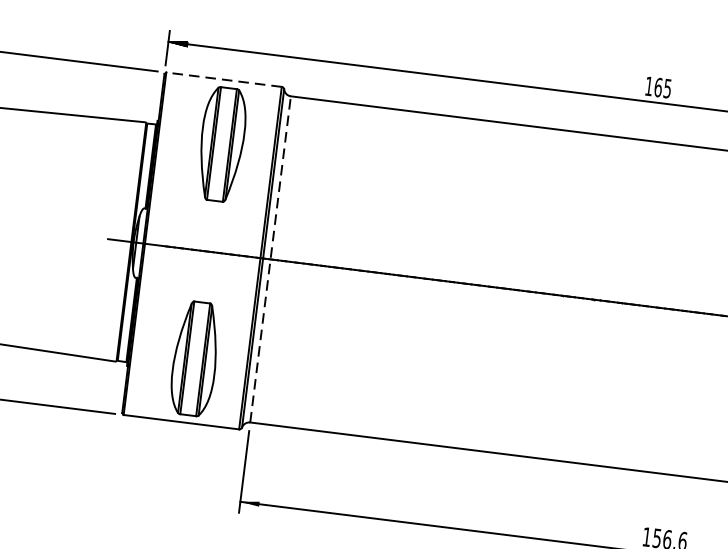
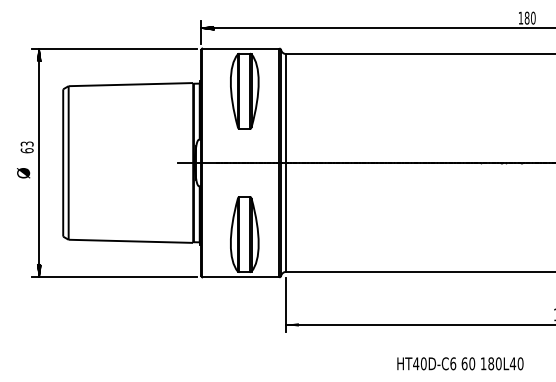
line: (223, 79) -> (240, 48), dashed -> solid
text: (662, 86) -> (529, 17), 165 -> 180
line: (271, 258) -> (286, 162), dashed -> solid

